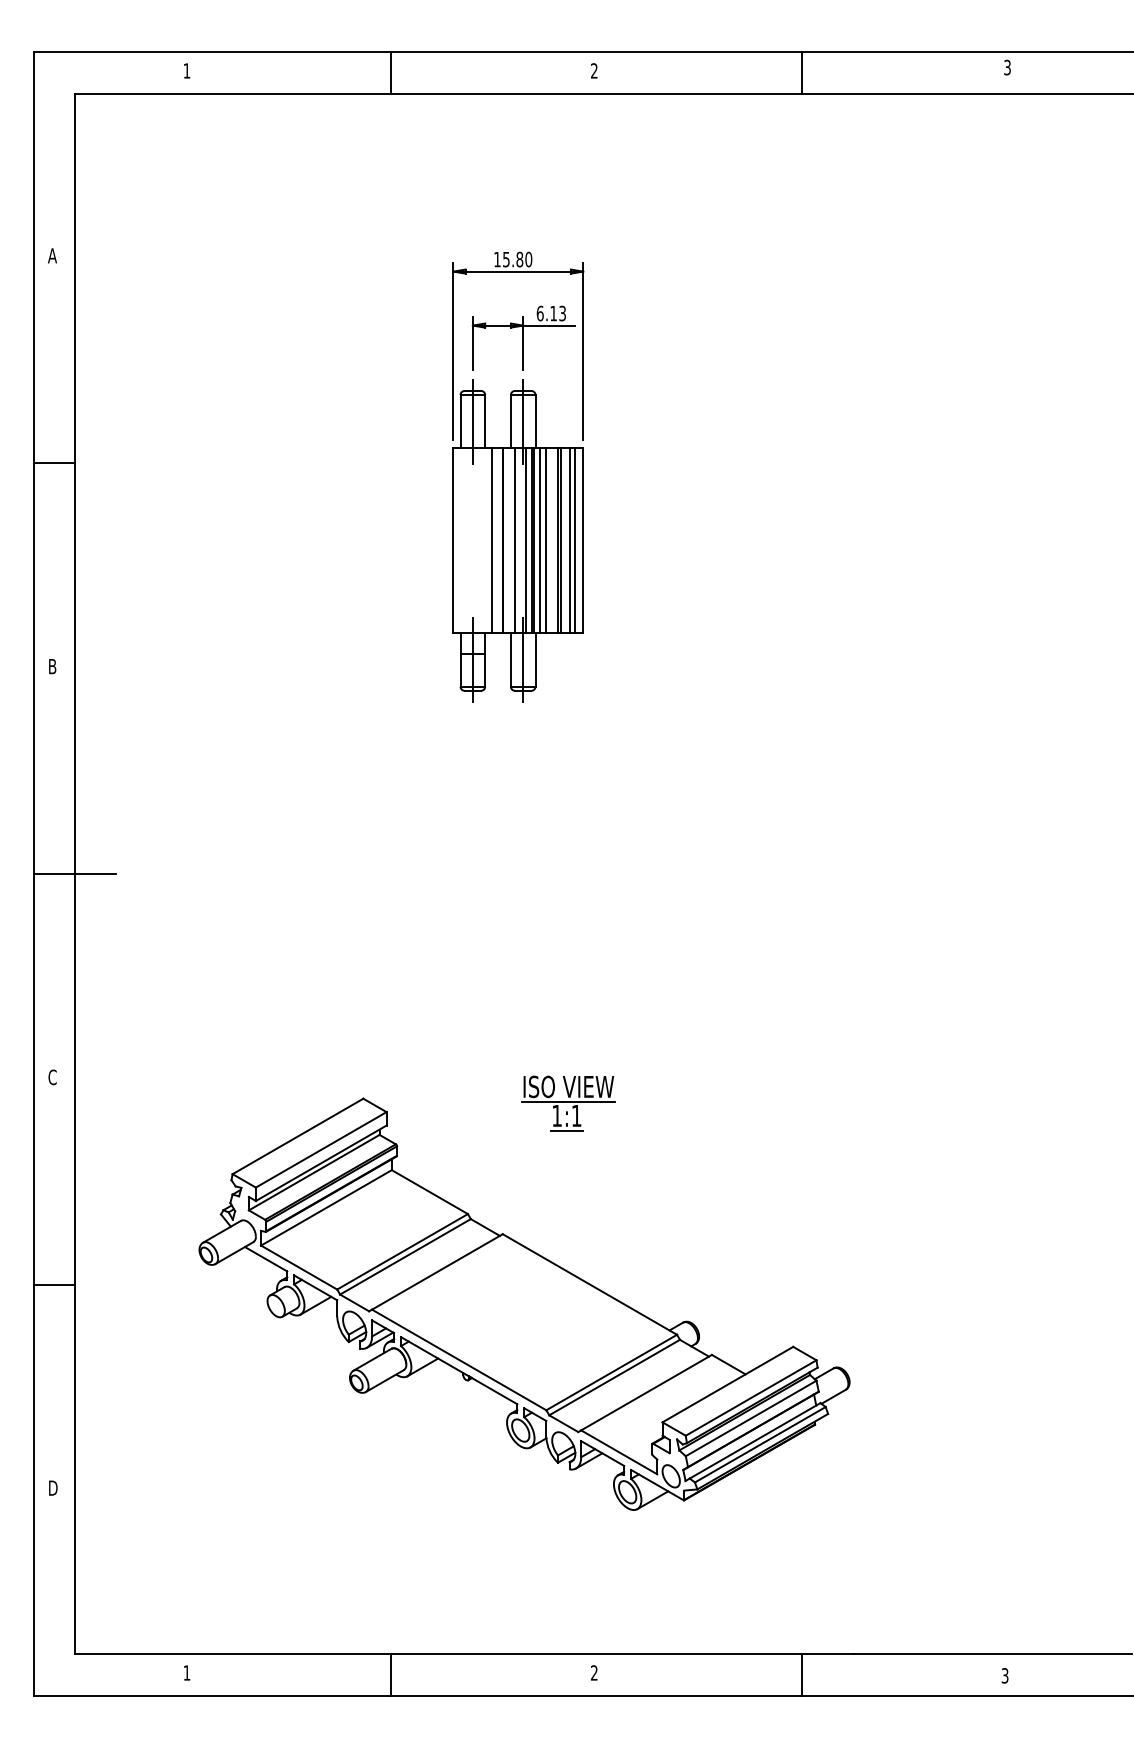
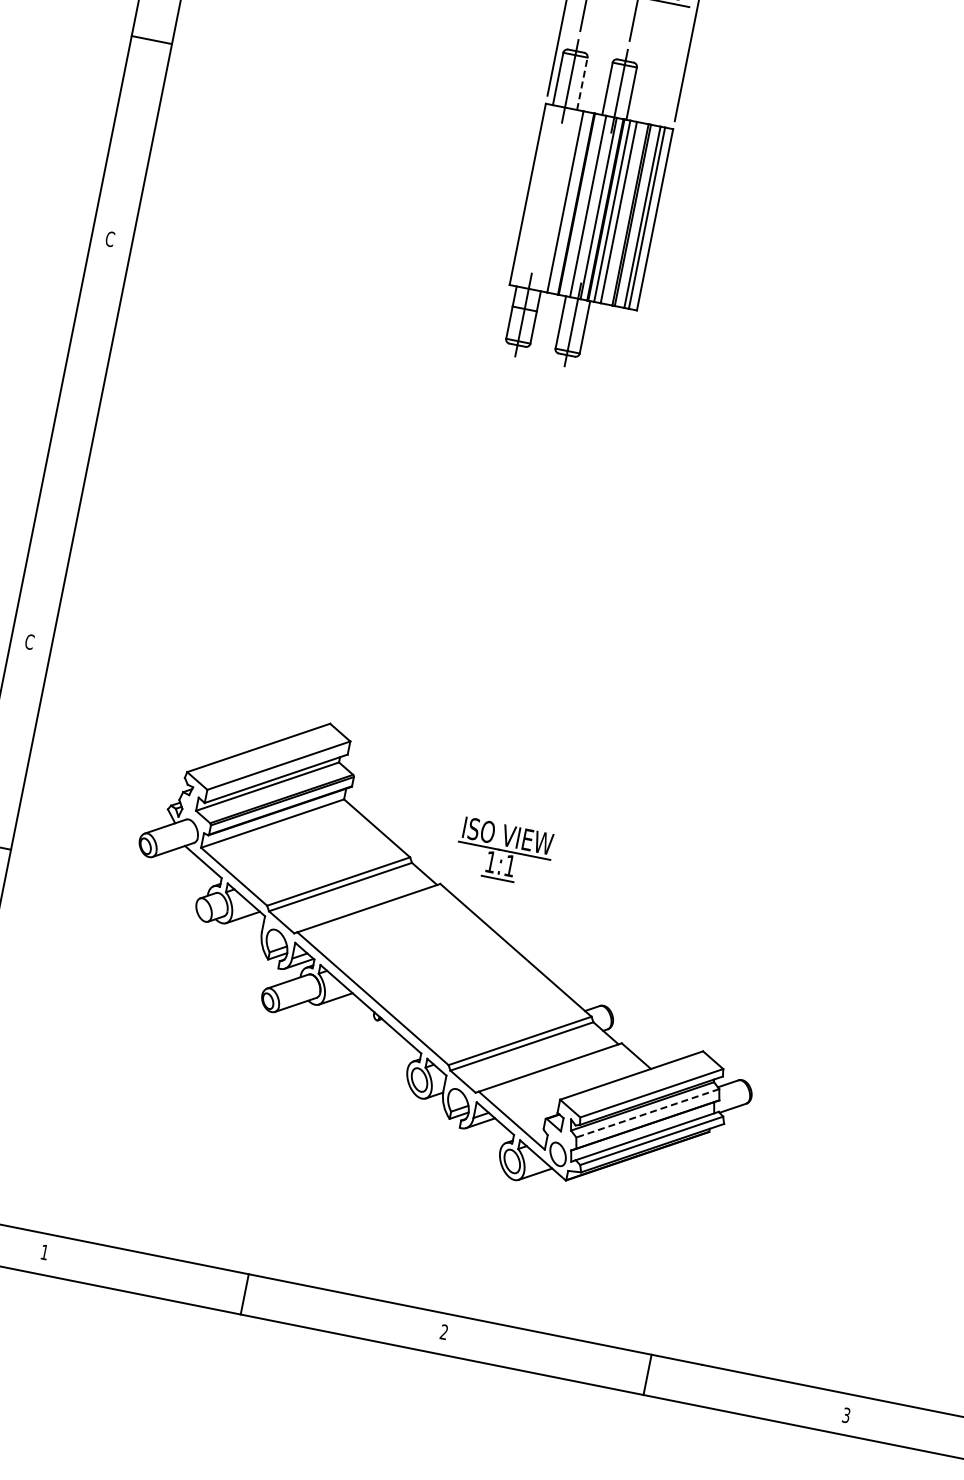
line: (485, 421) -> (582, 83), solid -> dashed
text: (52, 666) -> (110, 239), B -> C
line: (75, 874) -> (91, 447), removed
part: (568, 1103) -> (504, 852), moved
line: (750, 1418) -> (647, 1113), solid -> dashed

